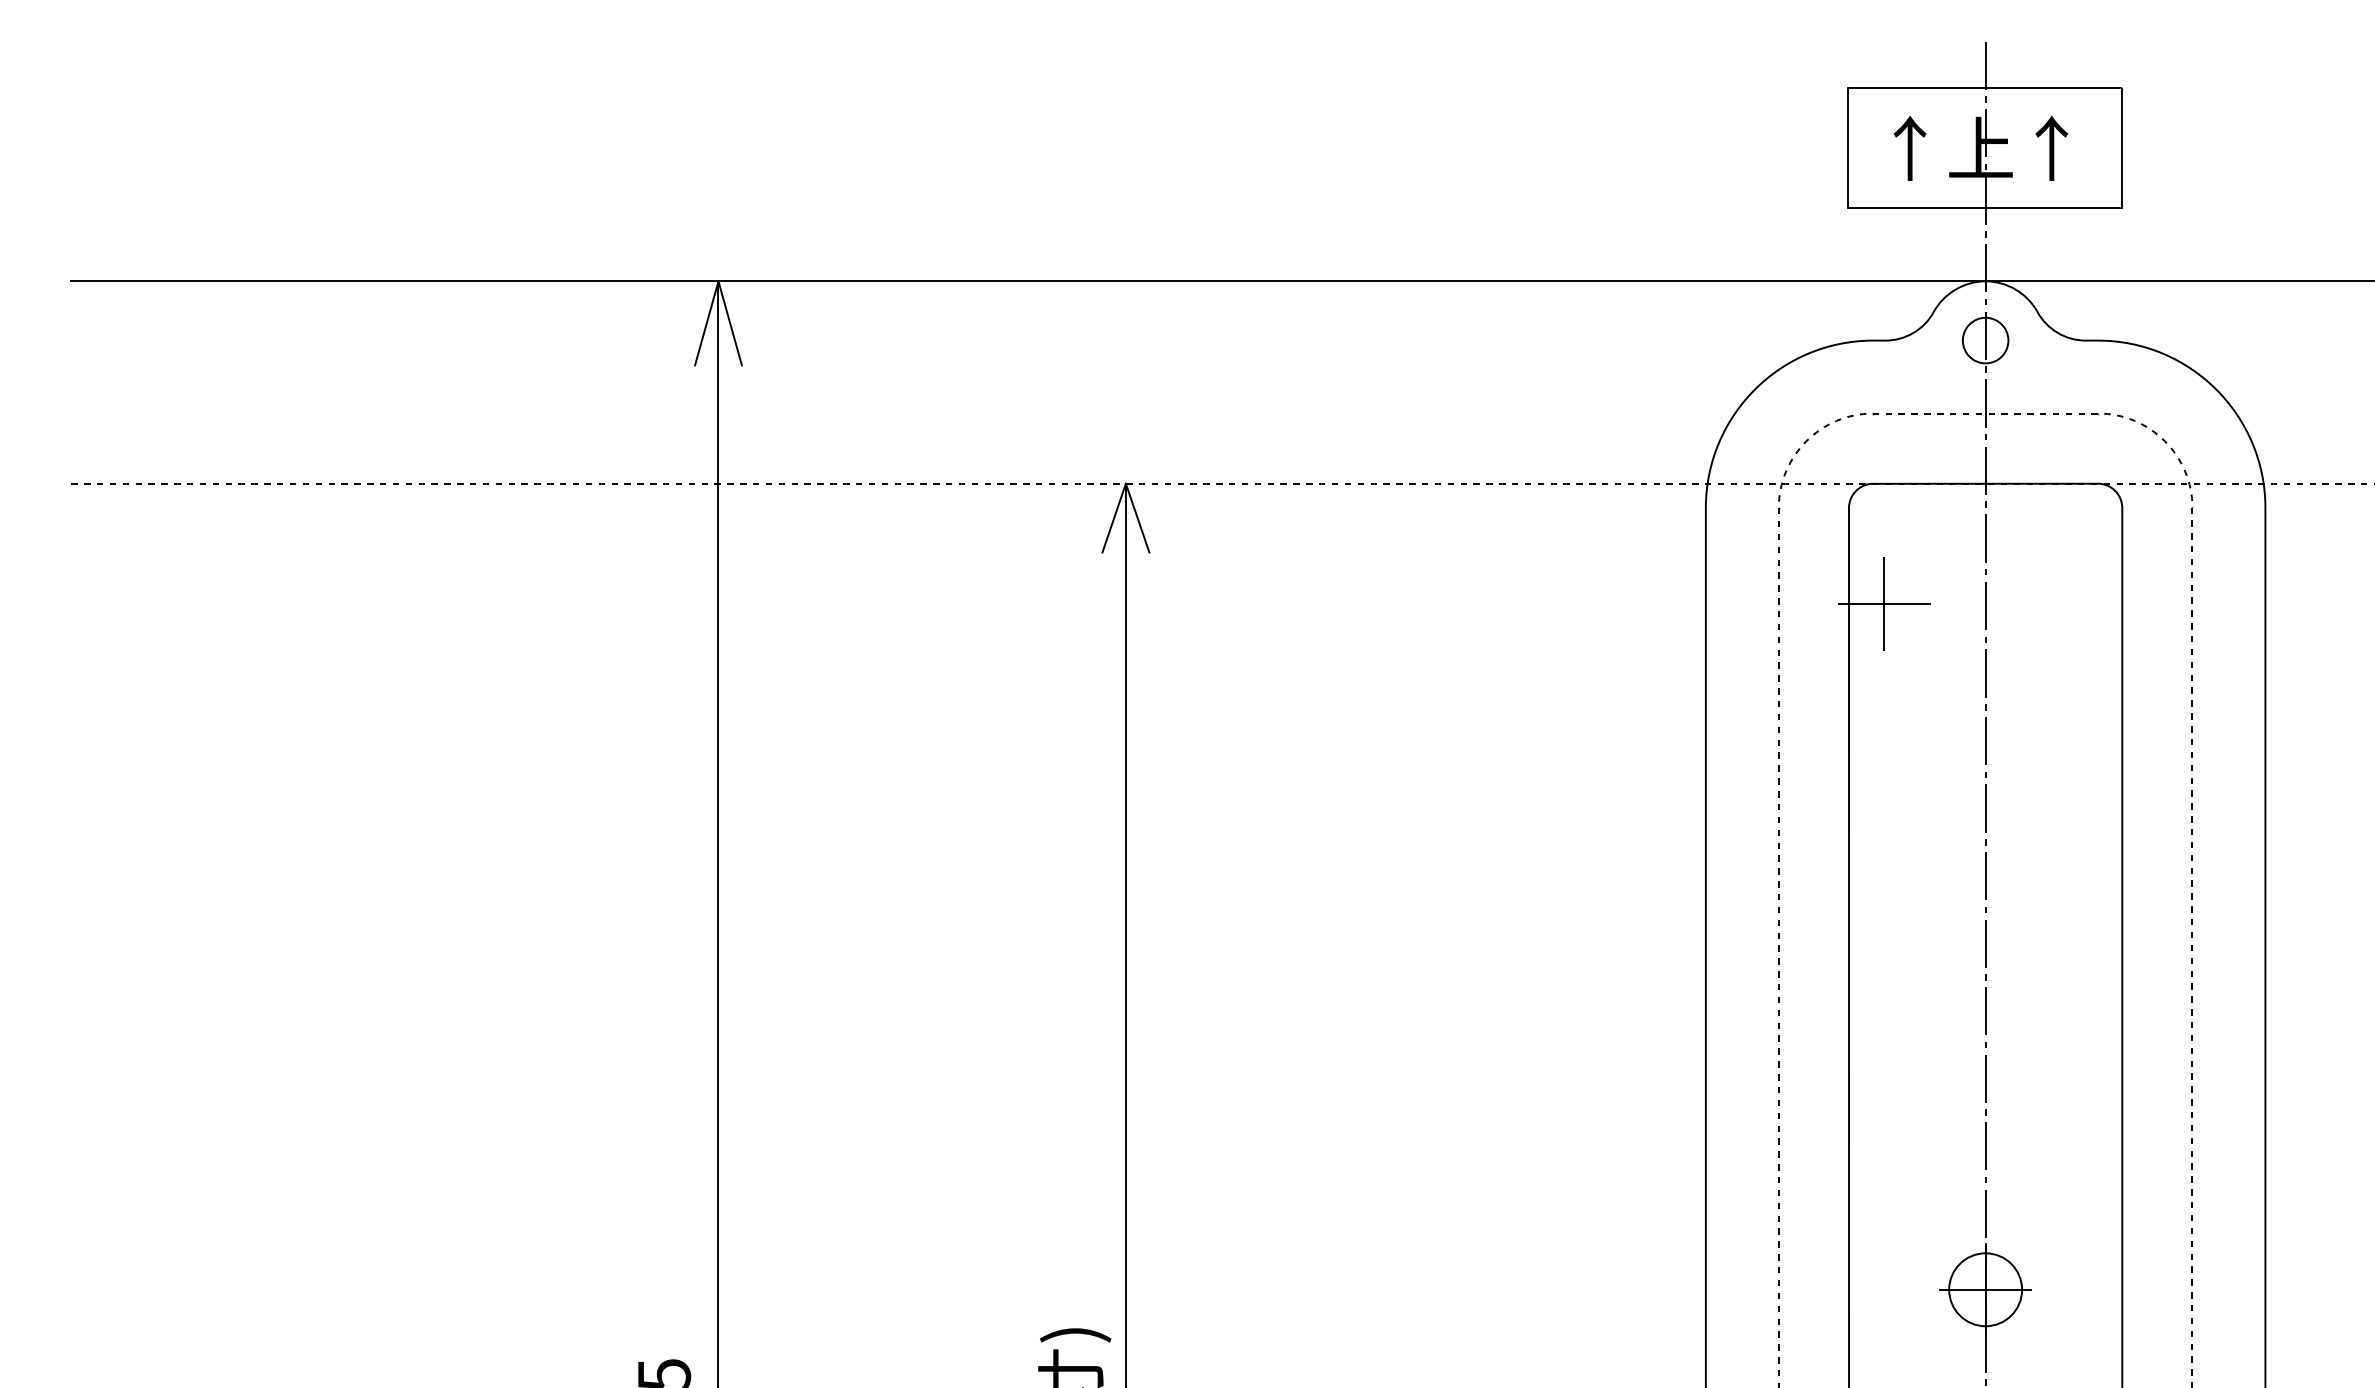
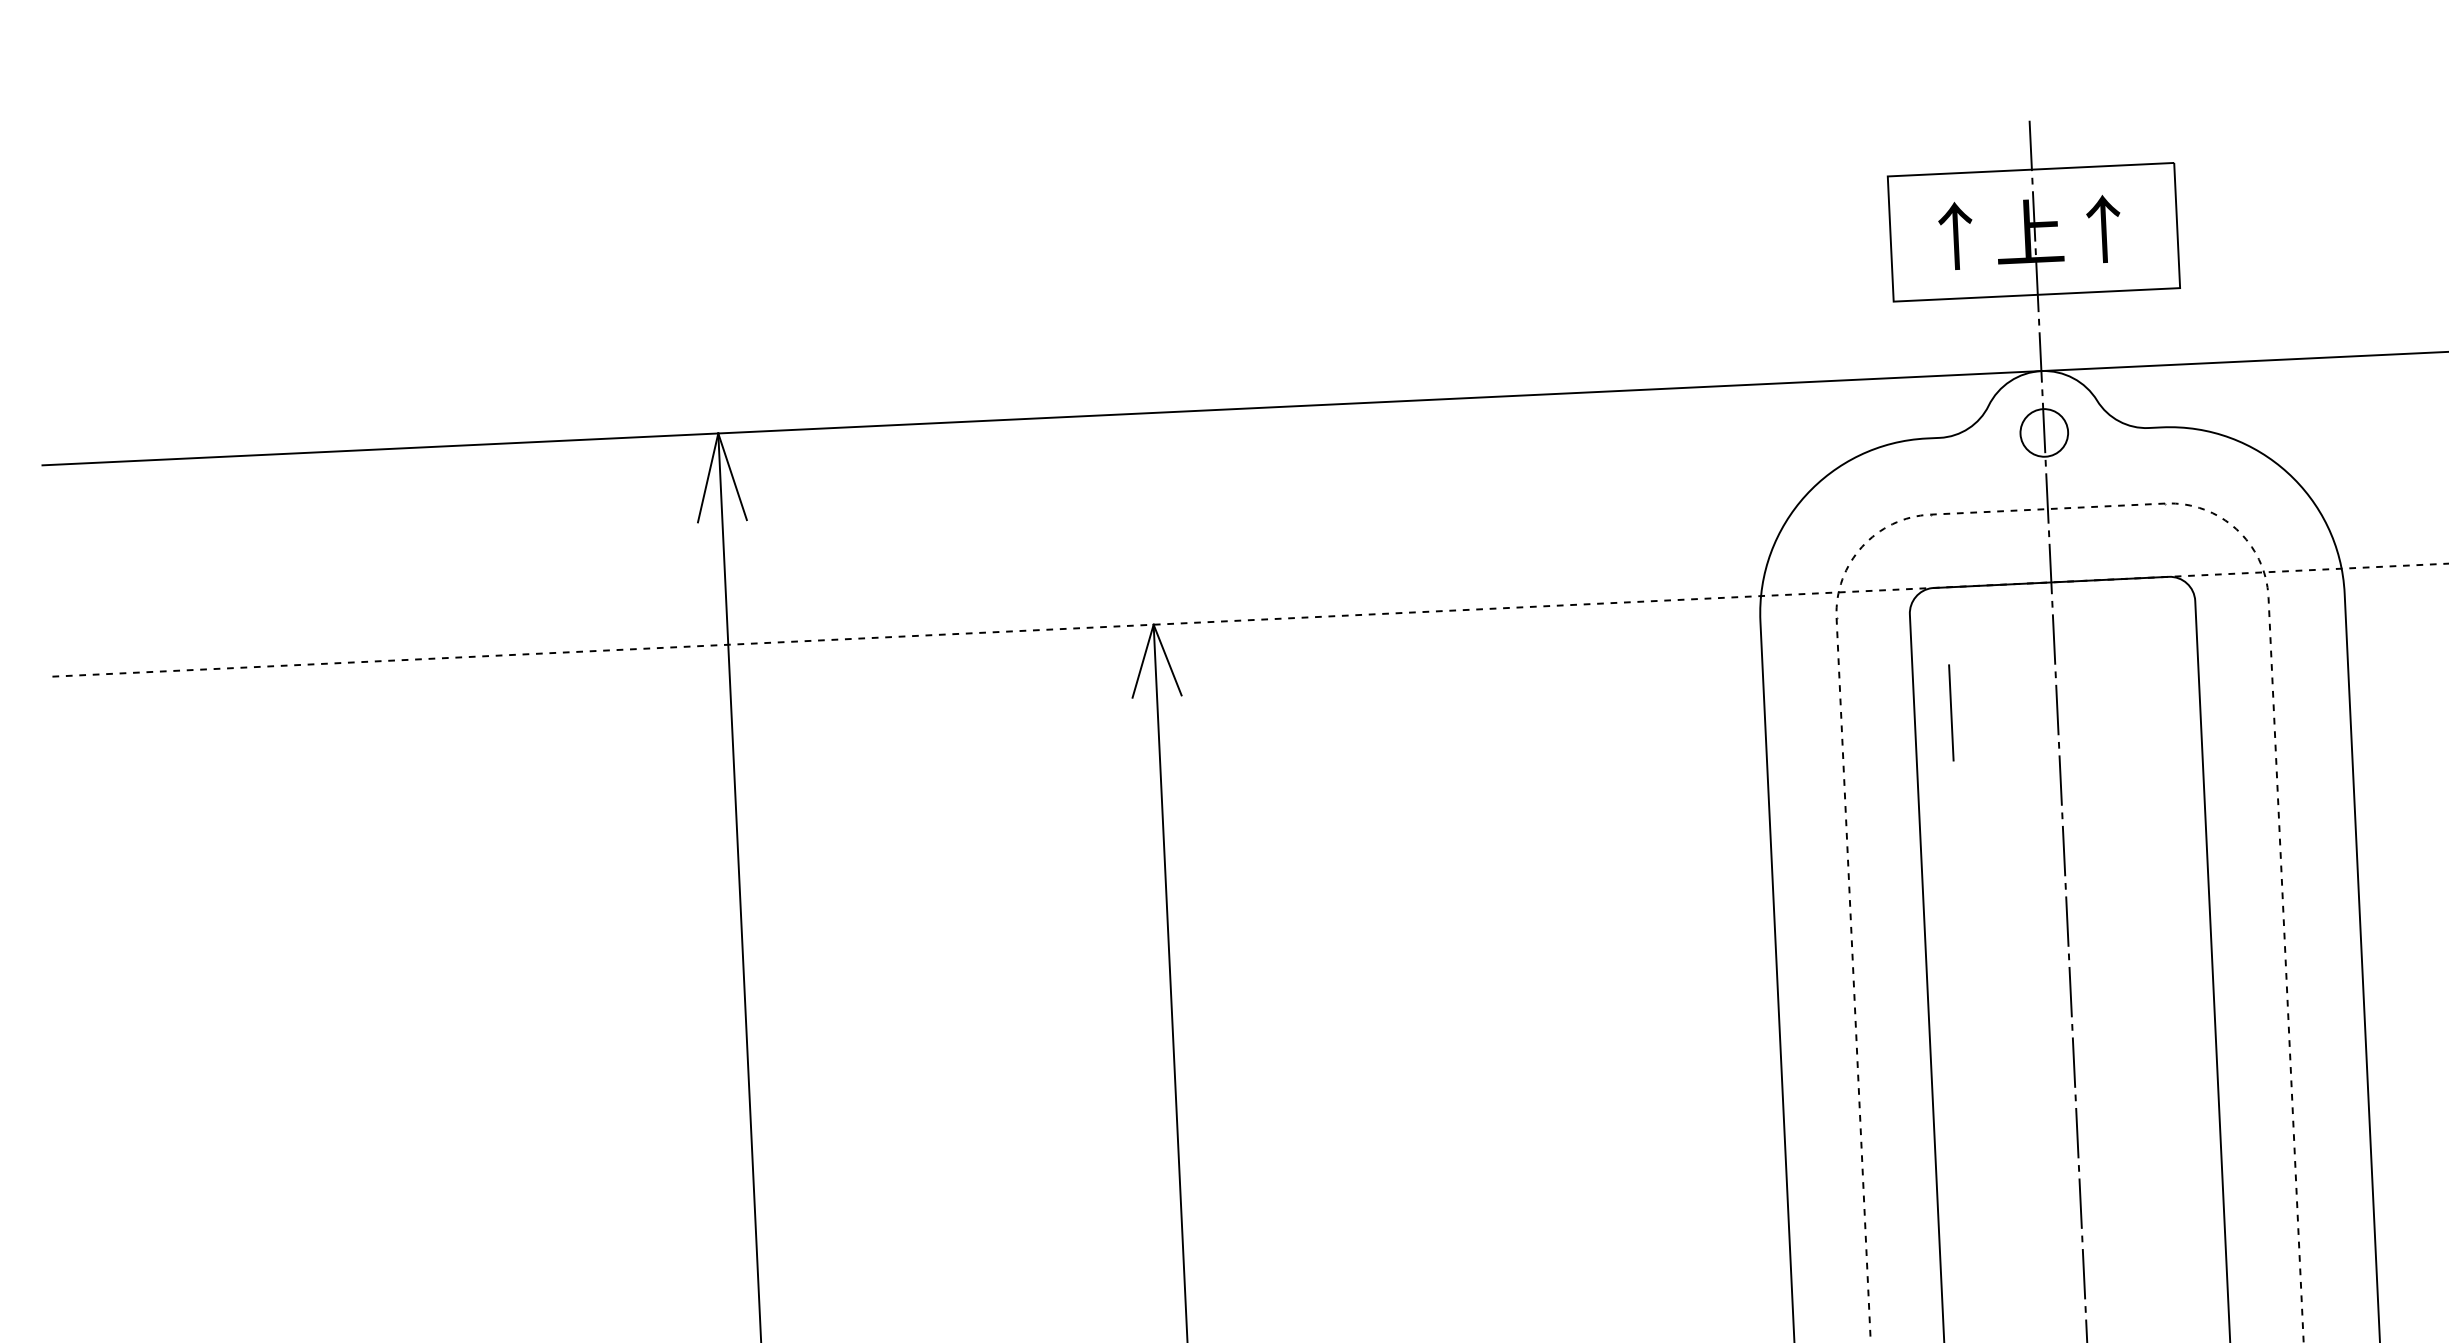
line: (1883, 603) -> (1950, 712), removed

